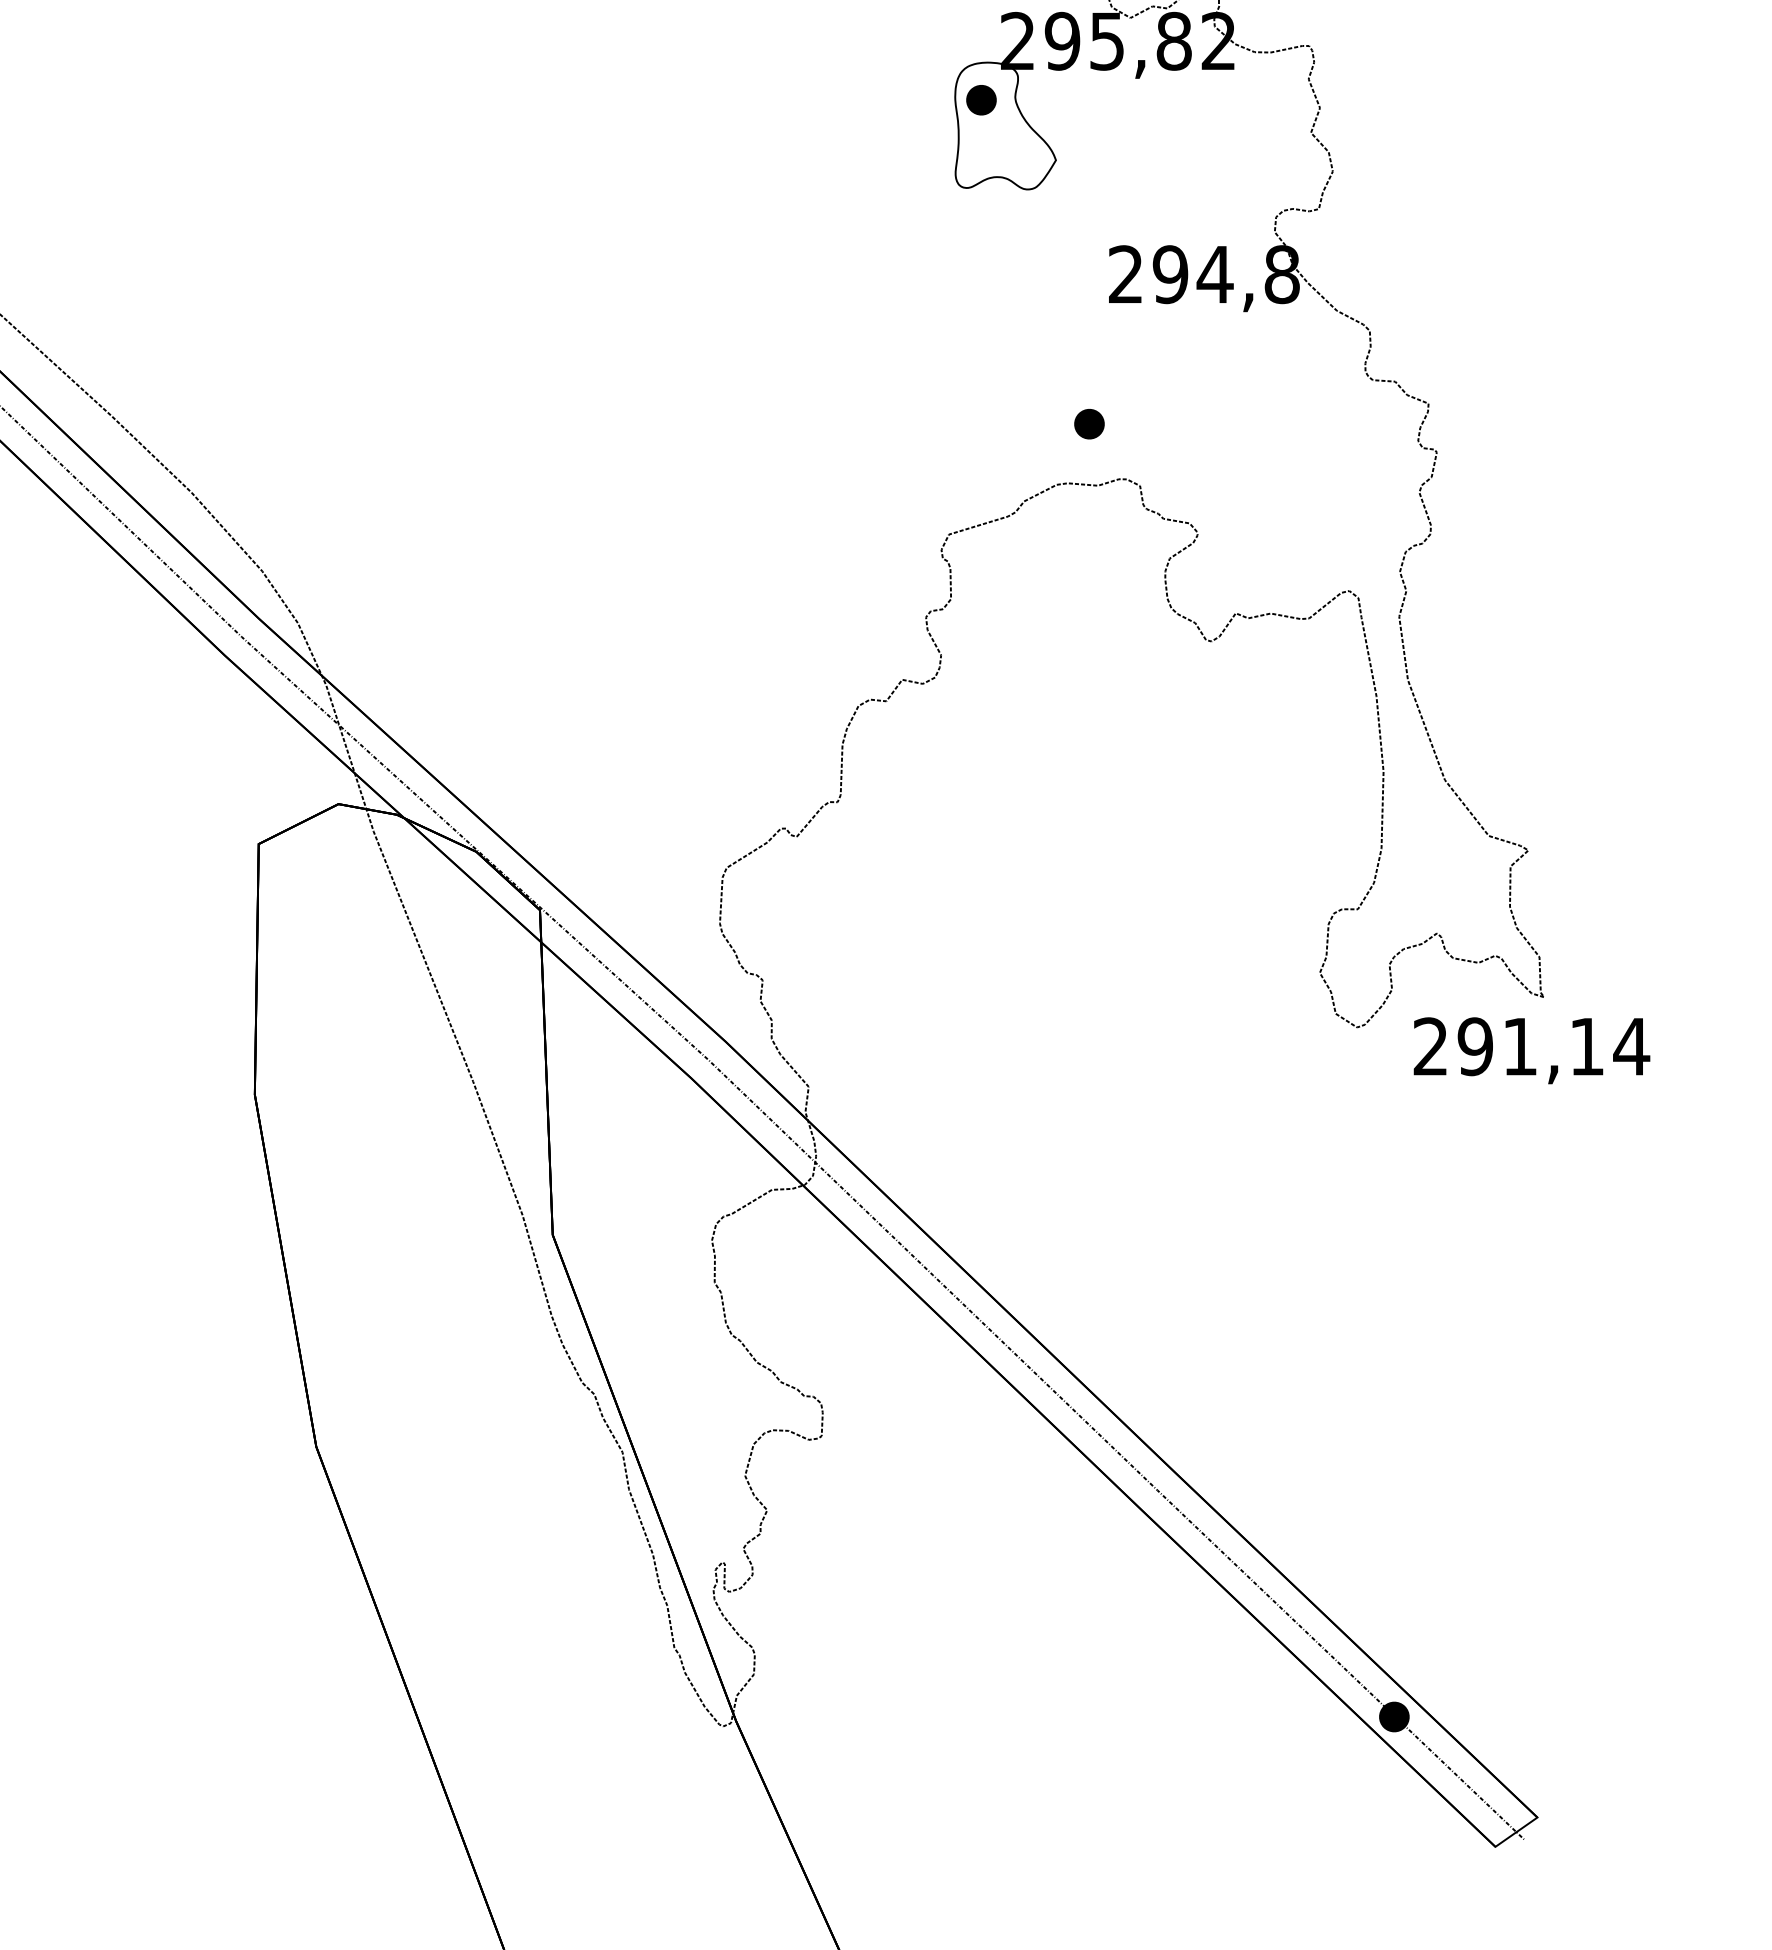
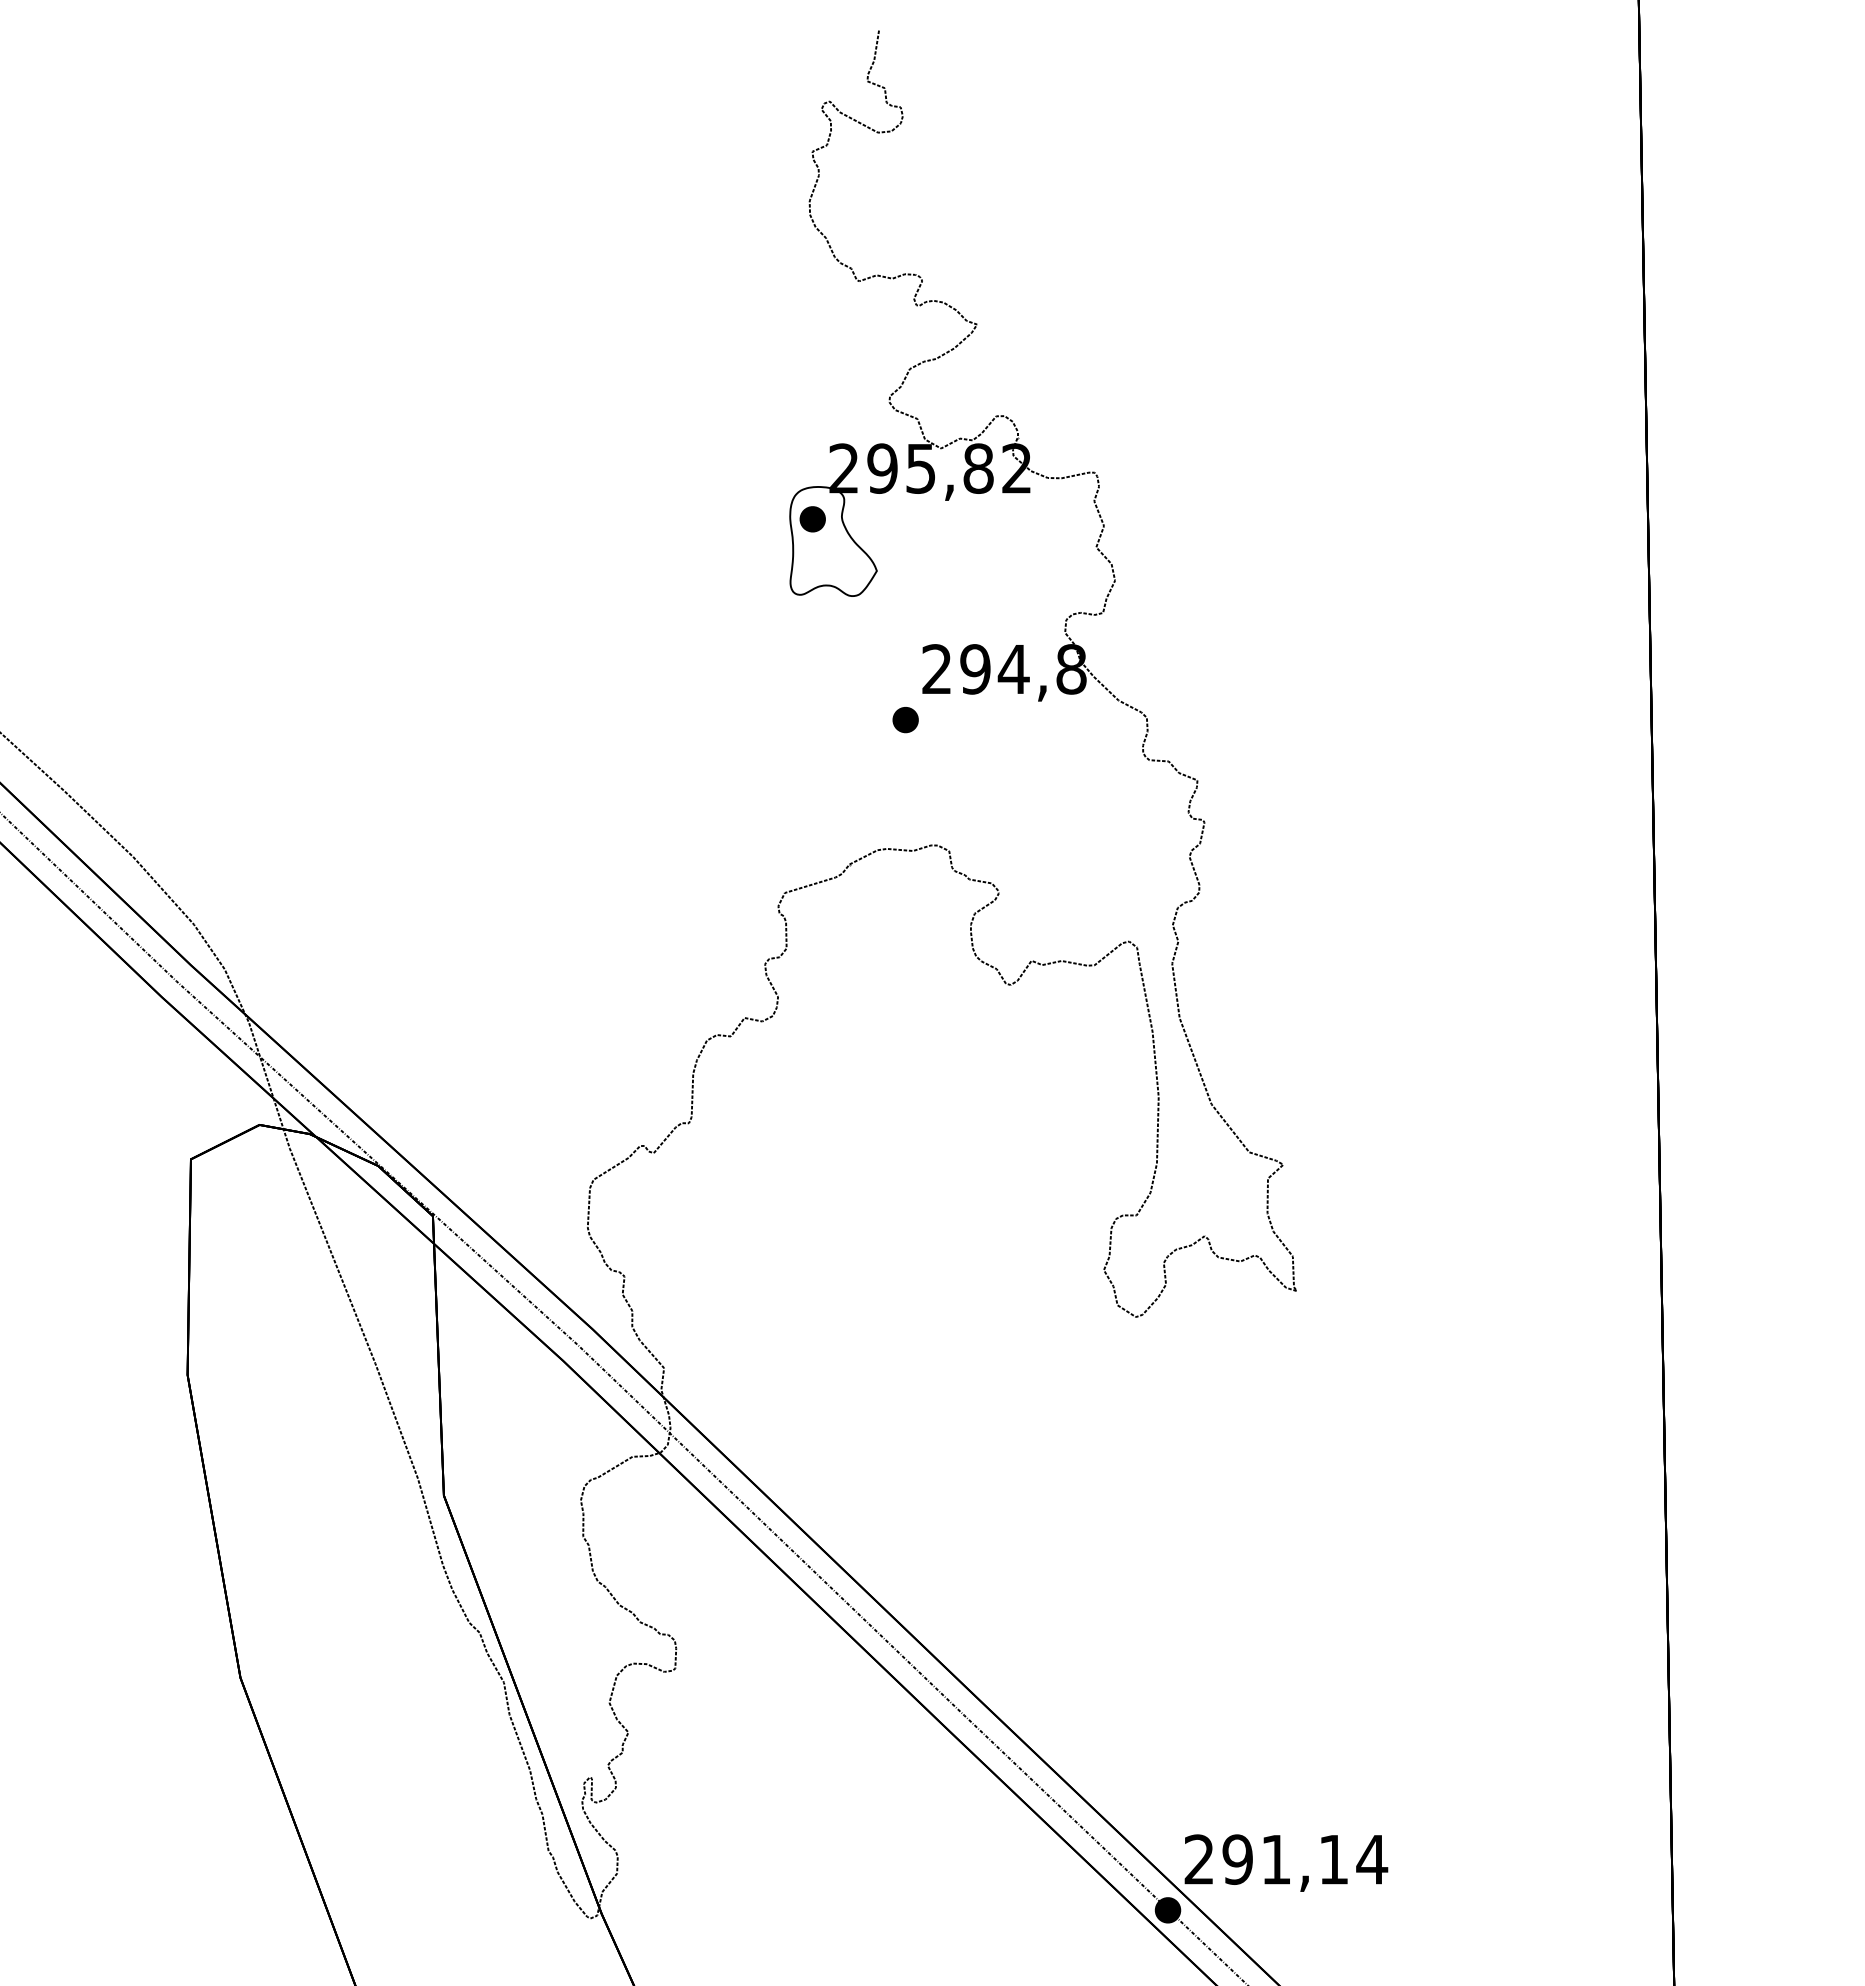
part: (1089, 424) -> (905, 720), moved
text: (1532, 1050) -> (1286, 1862), moved

